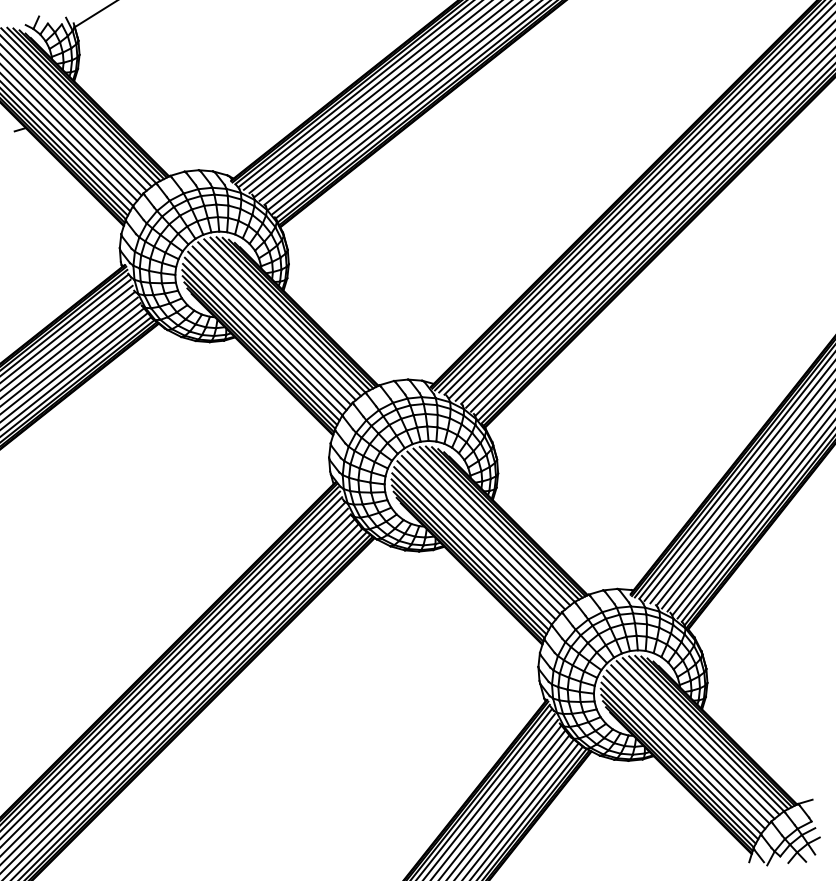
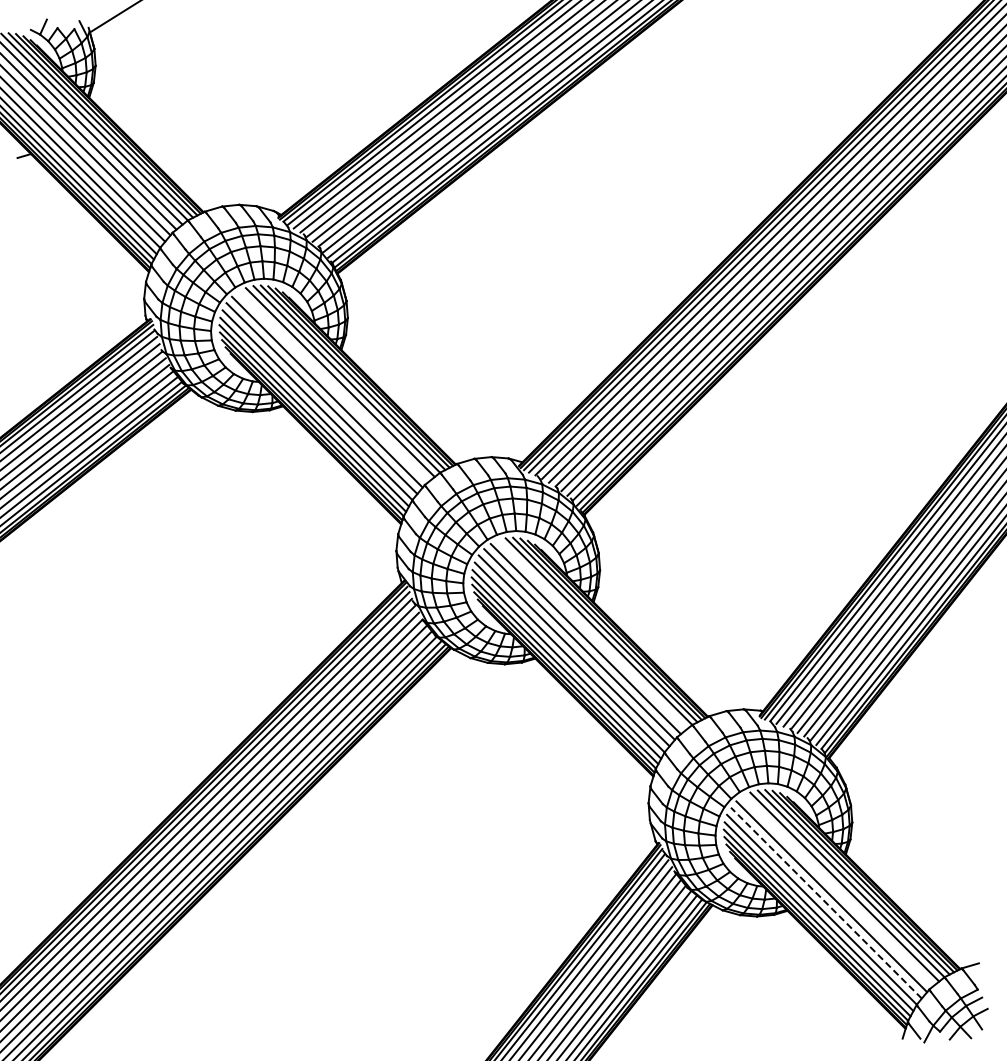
line: (276, 320) -> (333, 386), removed
line: (491, 526) -> (592, 634), removed
line: (696, 740) -> (838, 891), removed
line: (686, 750) -> (826, 903), solid -> dashed

